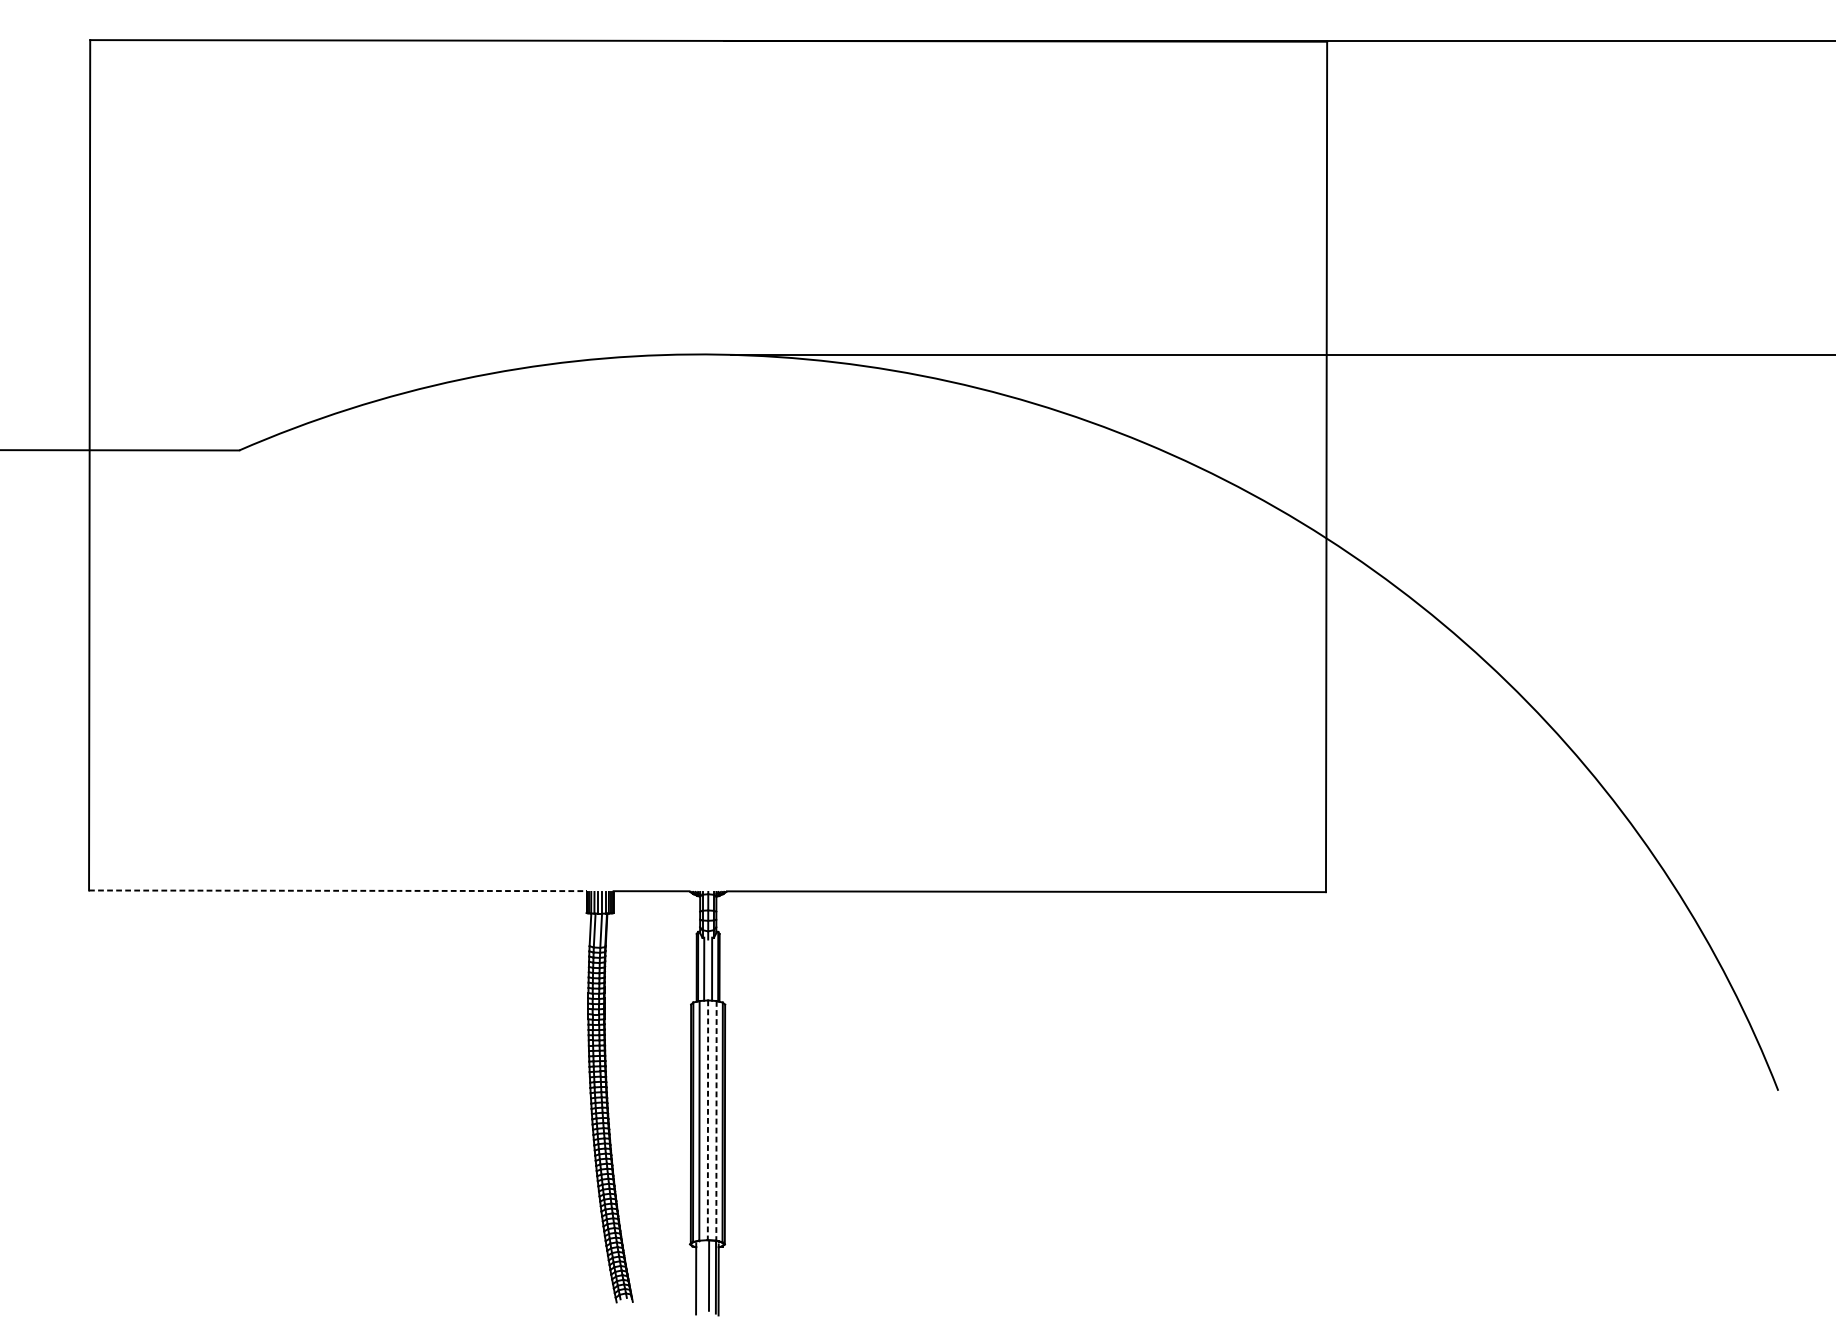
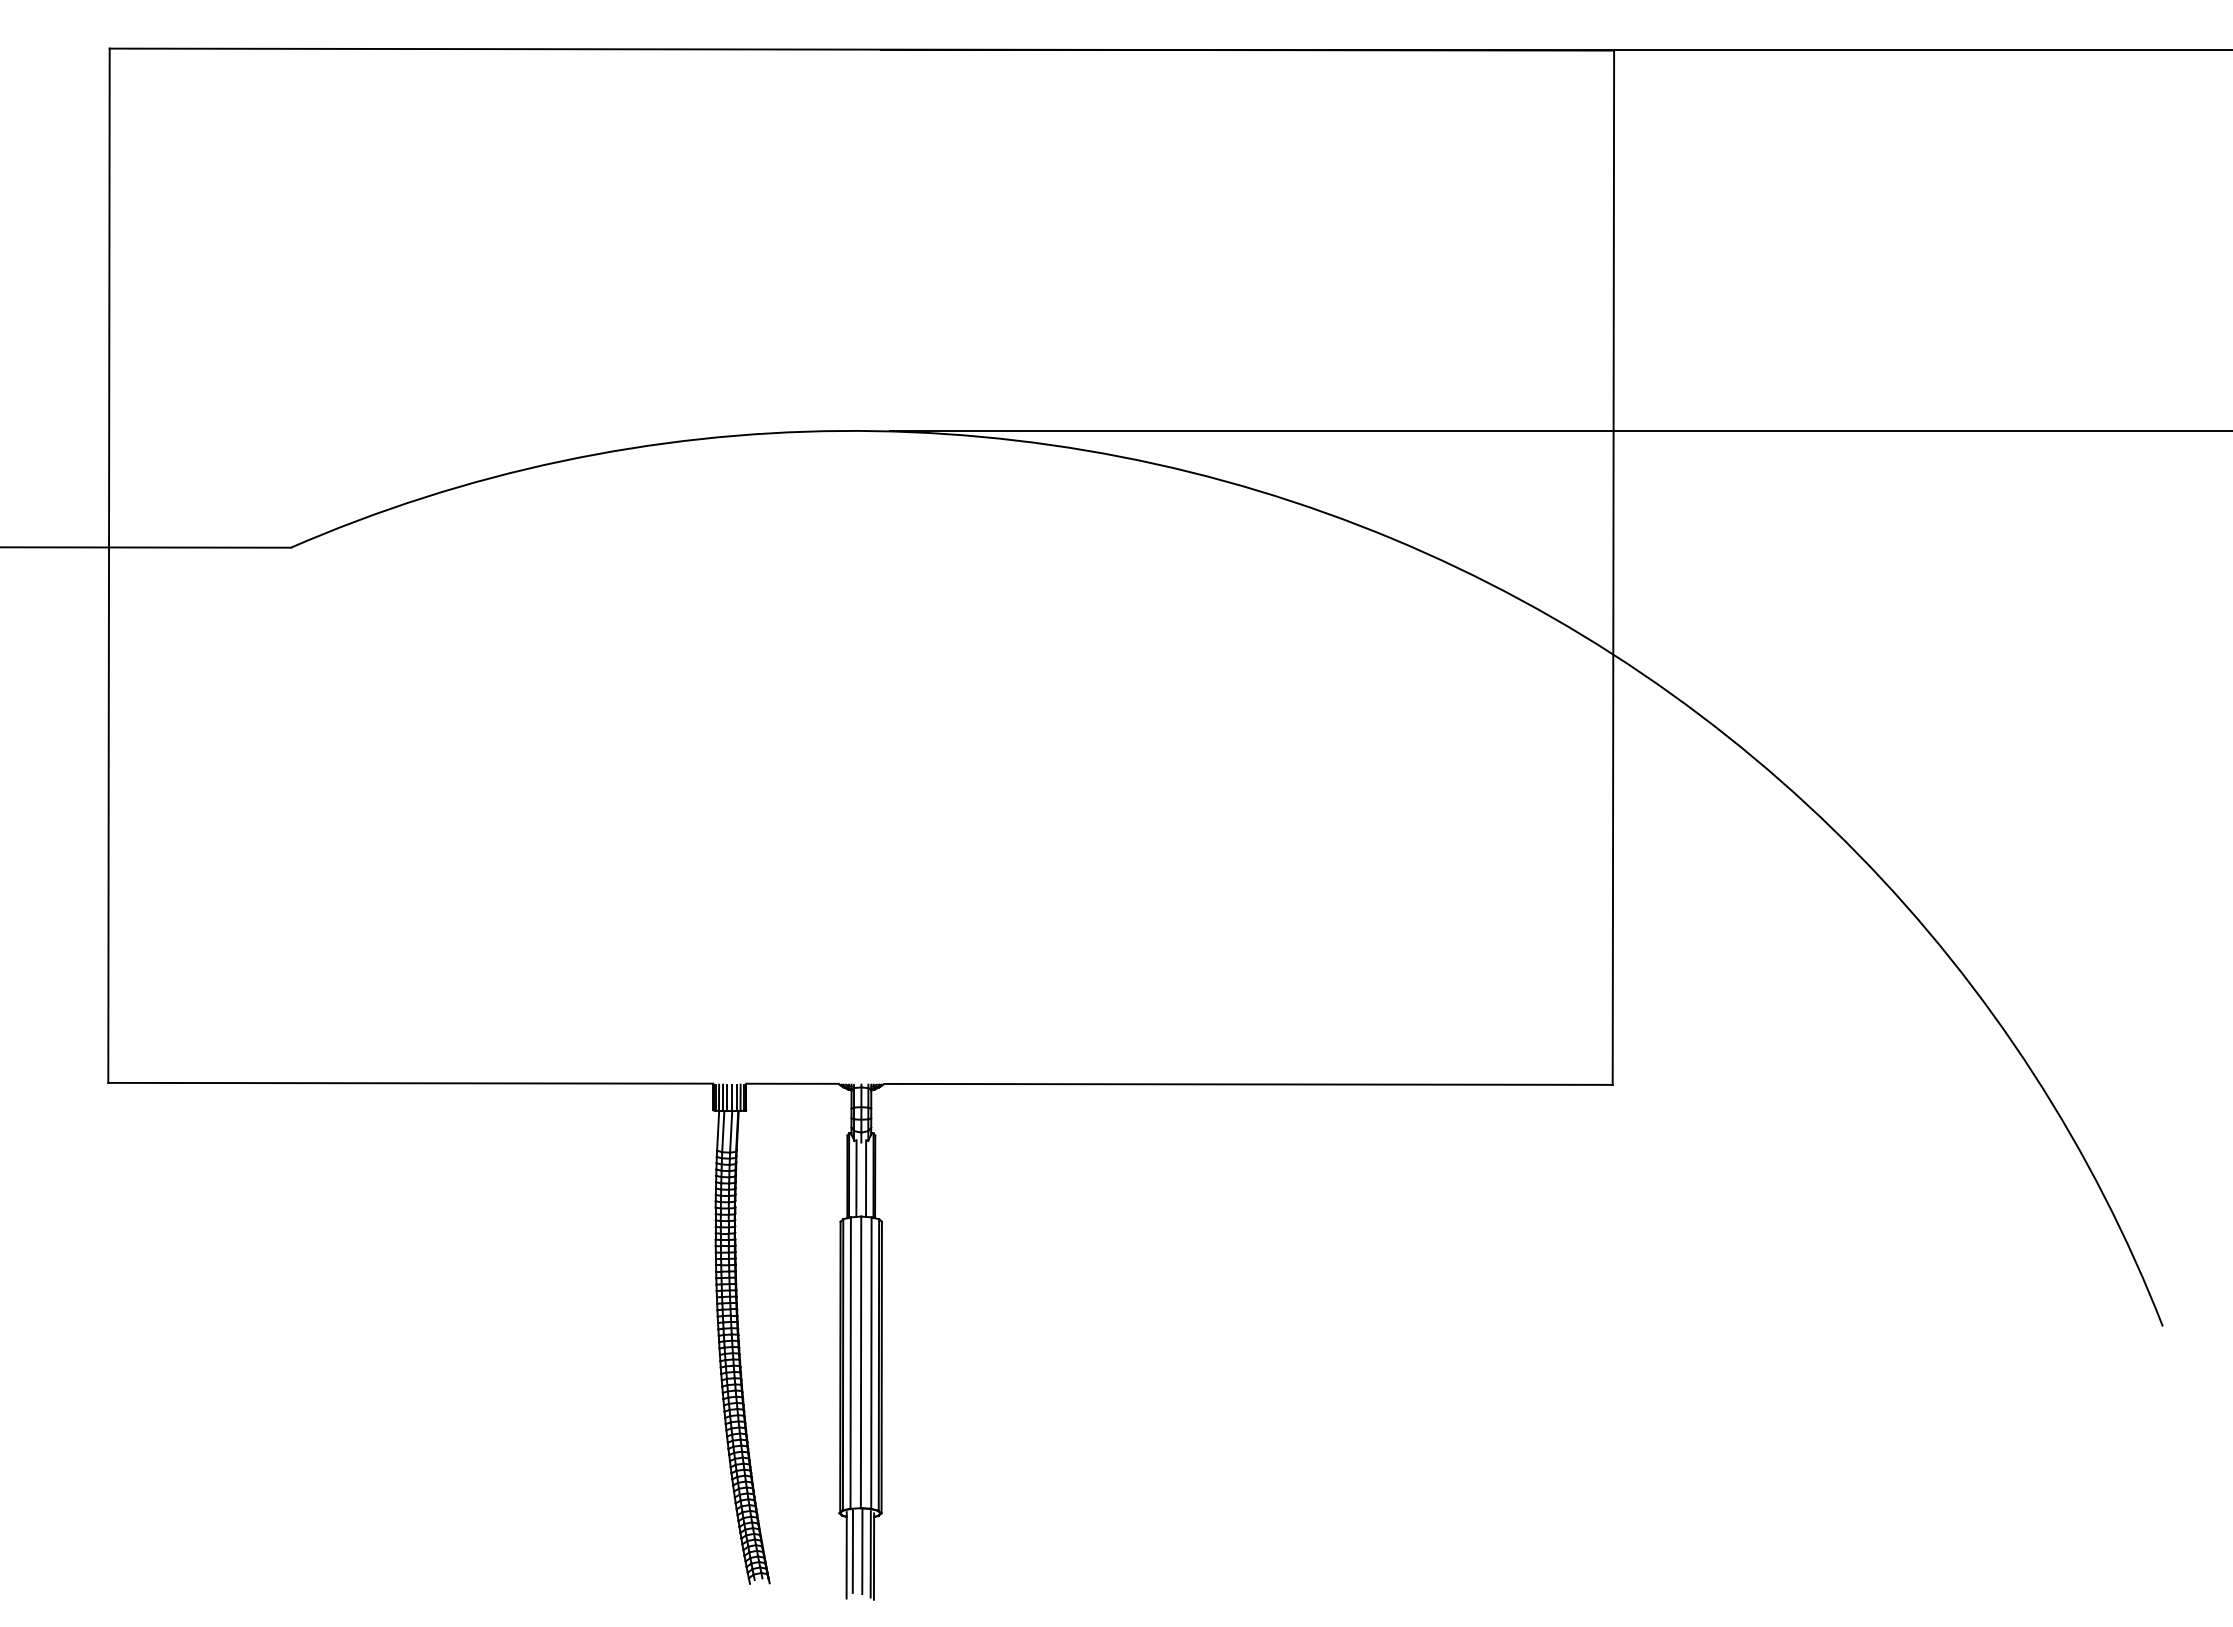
line: (337, 890) -> (410, 1083), dashed -> solid
line: (708, 1120) -> (861, 1362), dashed -> solid
line: (716, 1121) -> (871, 1363), dashed -> solid
line: (700, 1275) -> (852, 1551), added

